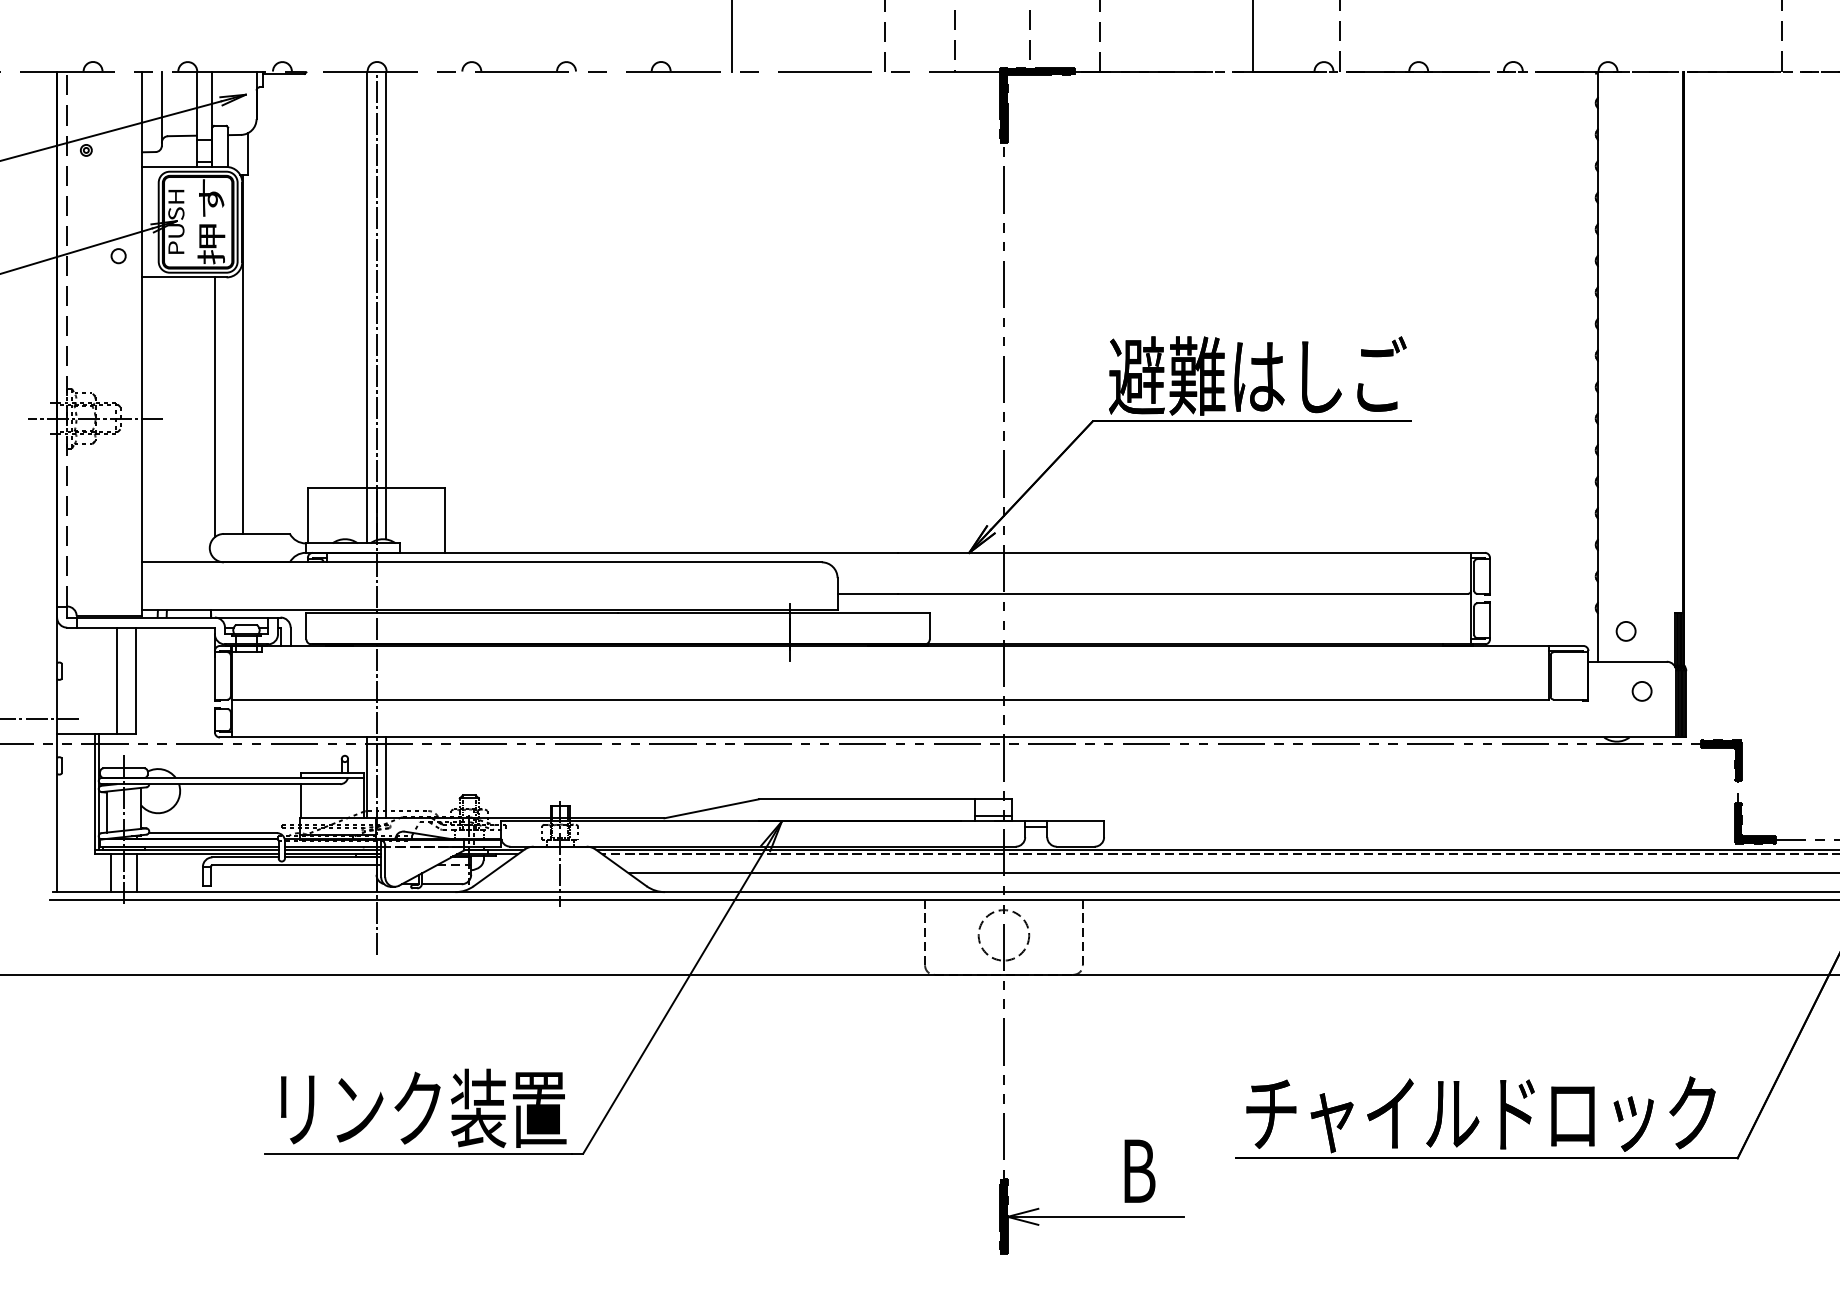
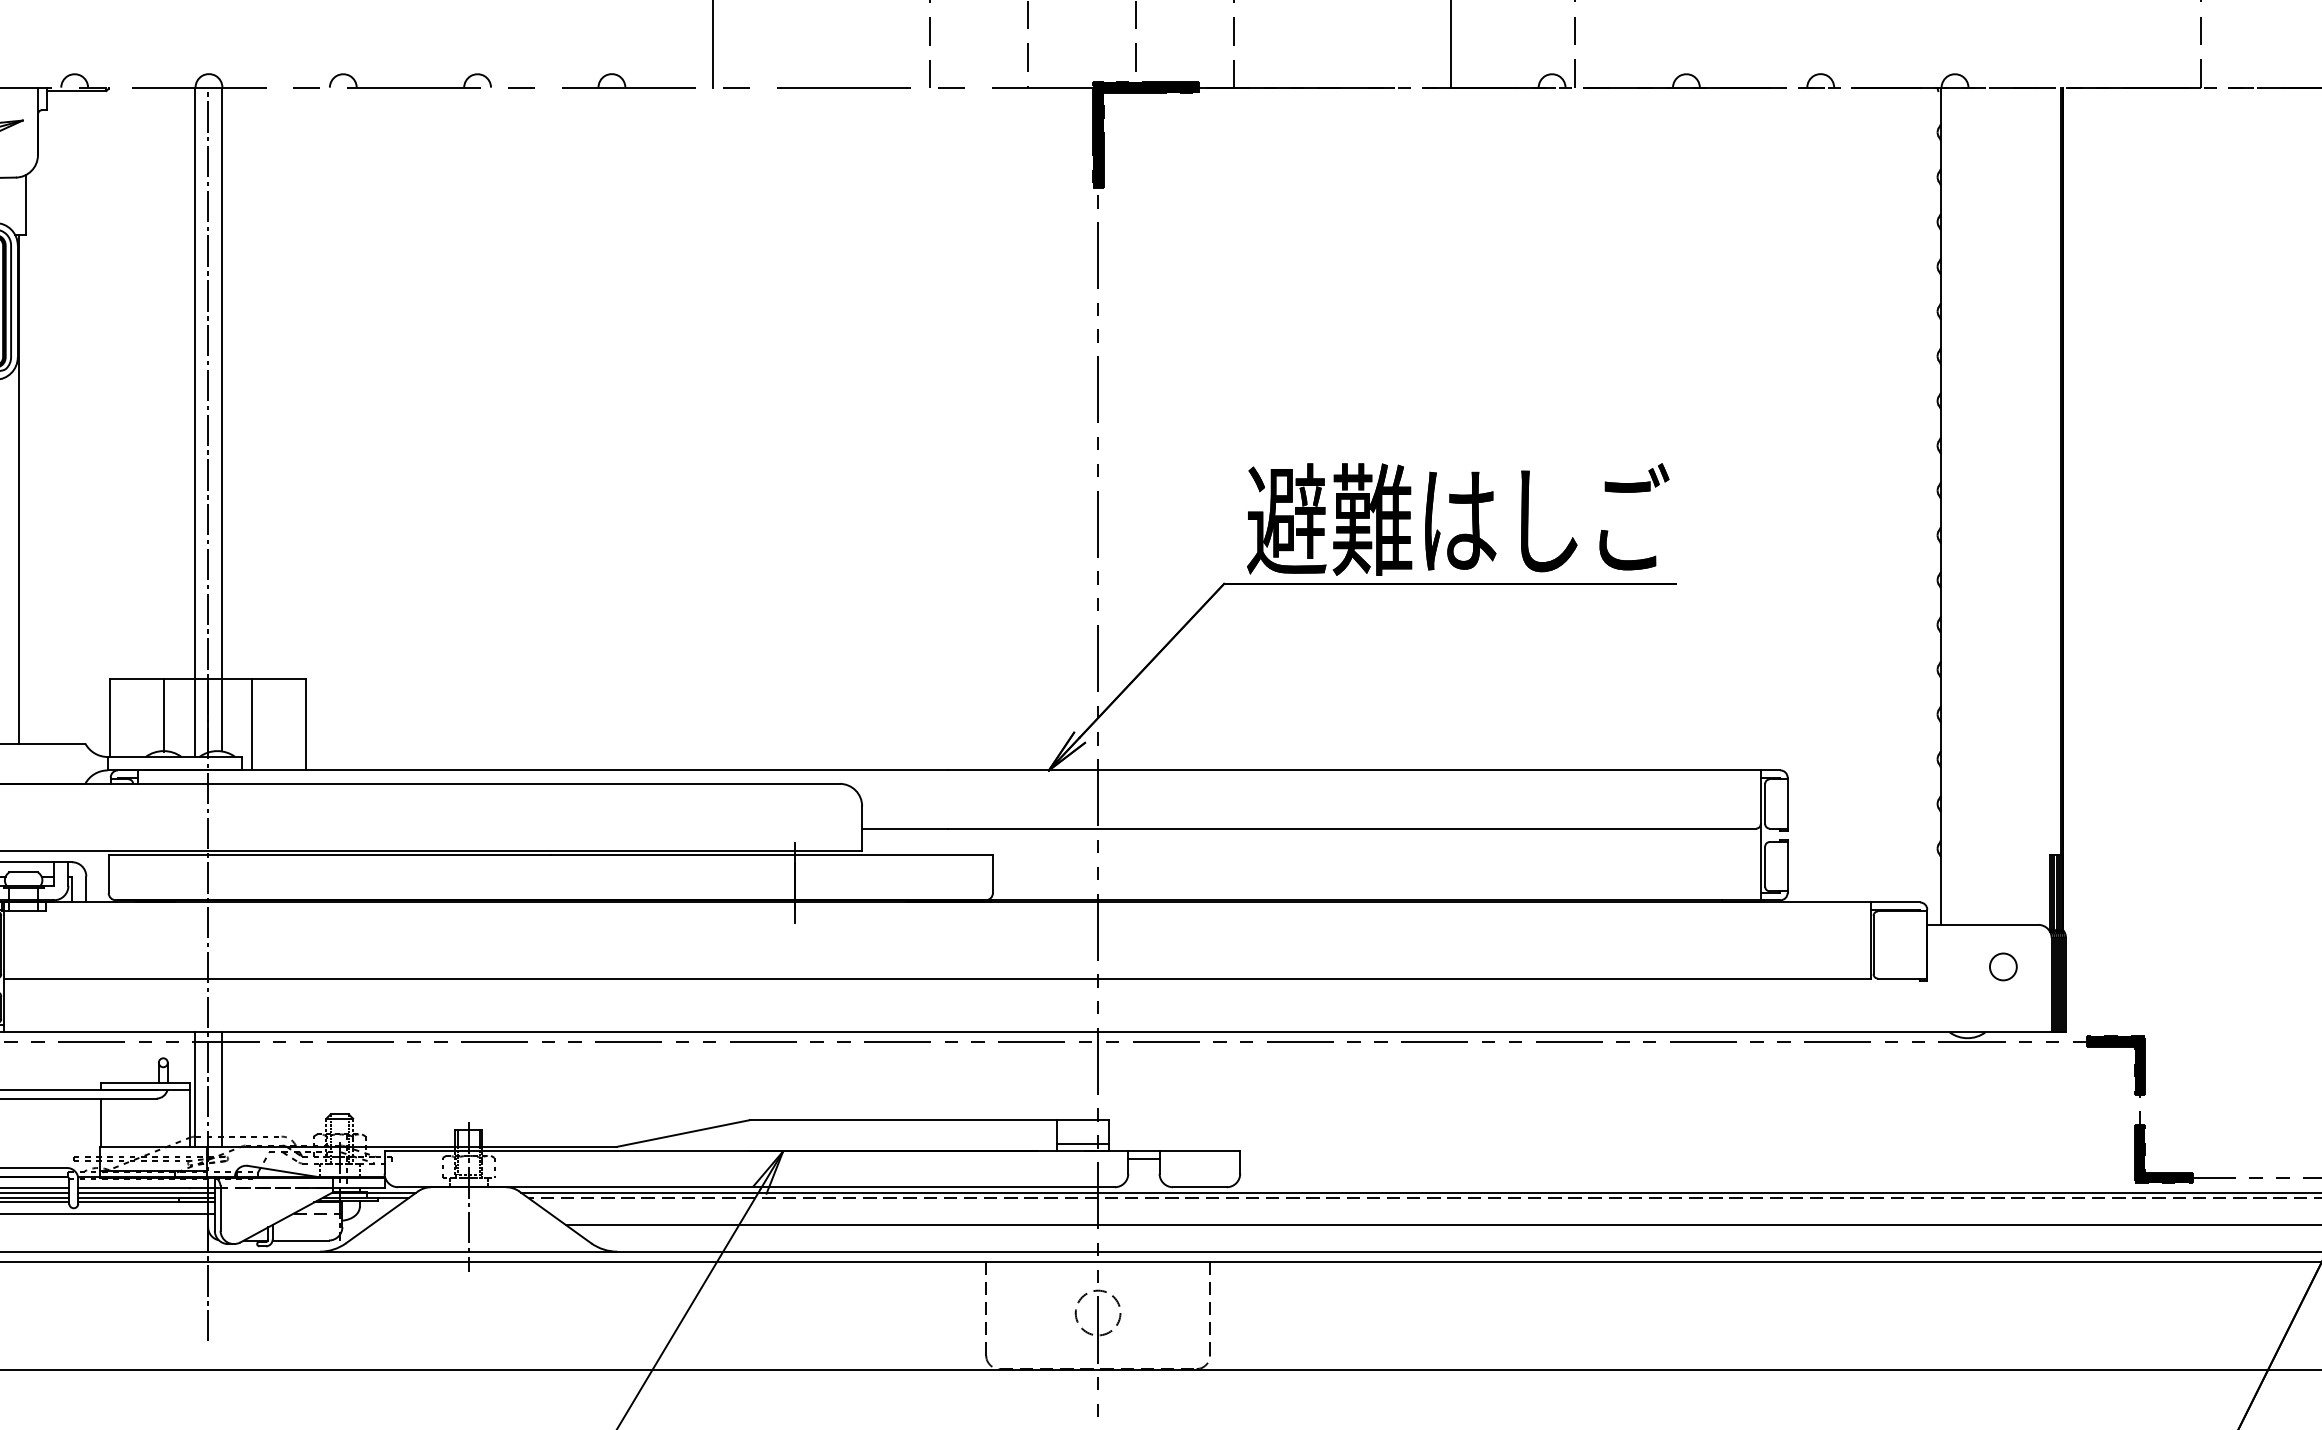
line: (345, 514) -> (164, 716), added
line: (407, 520) -> (252, 724), added
circle: (1625, 631) -> (1979, 881), removed
circle: (1003, 935) -> (1097, 1313), size x0.62

